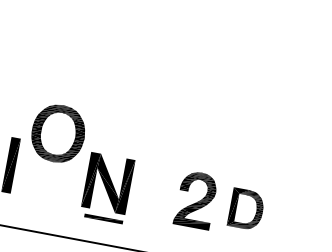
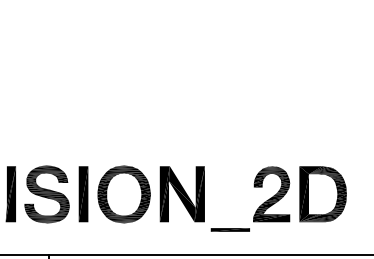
part: (57, 133) -> (123, 194), moved
part: (245, 209) -> (322, 194), size x1.43
line: (102, 218) -> (229, 229), moved

